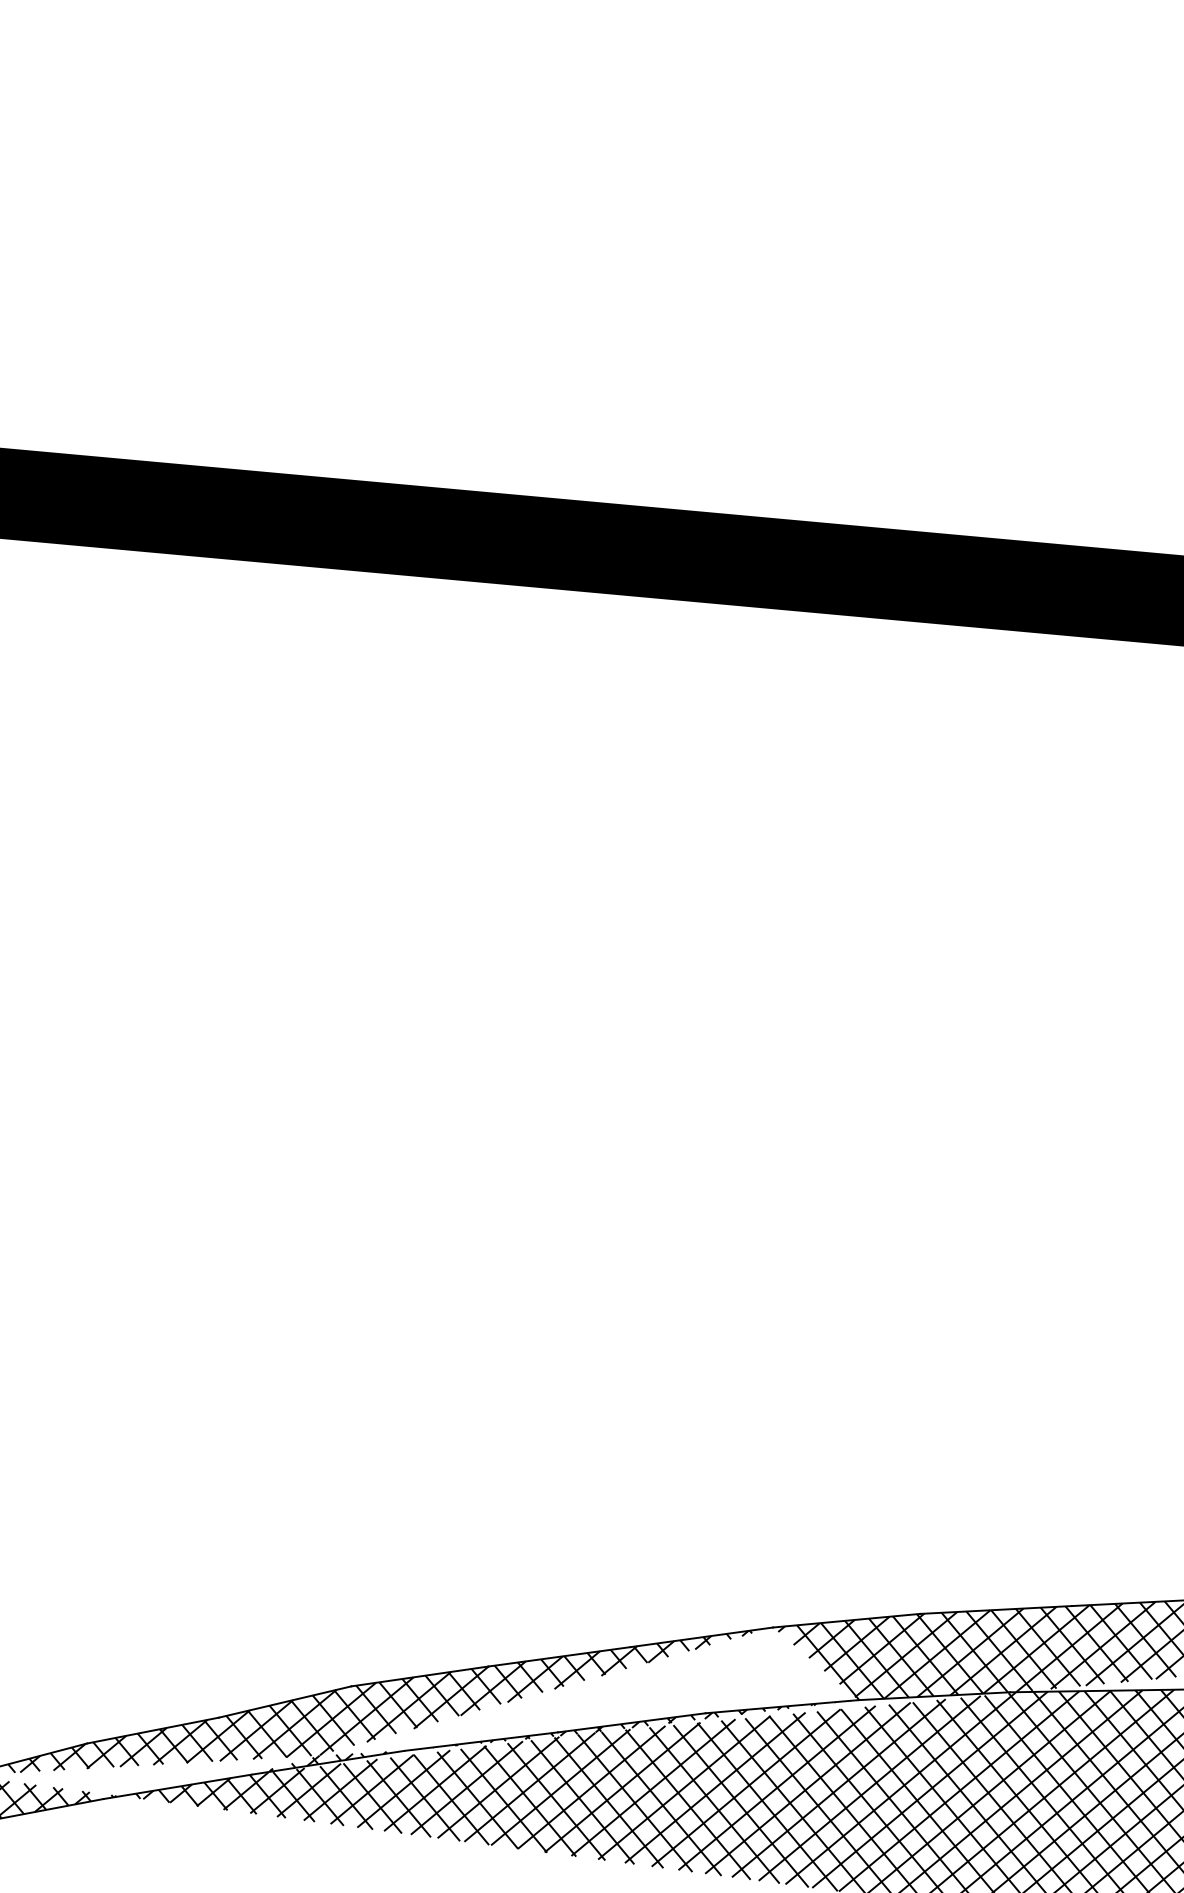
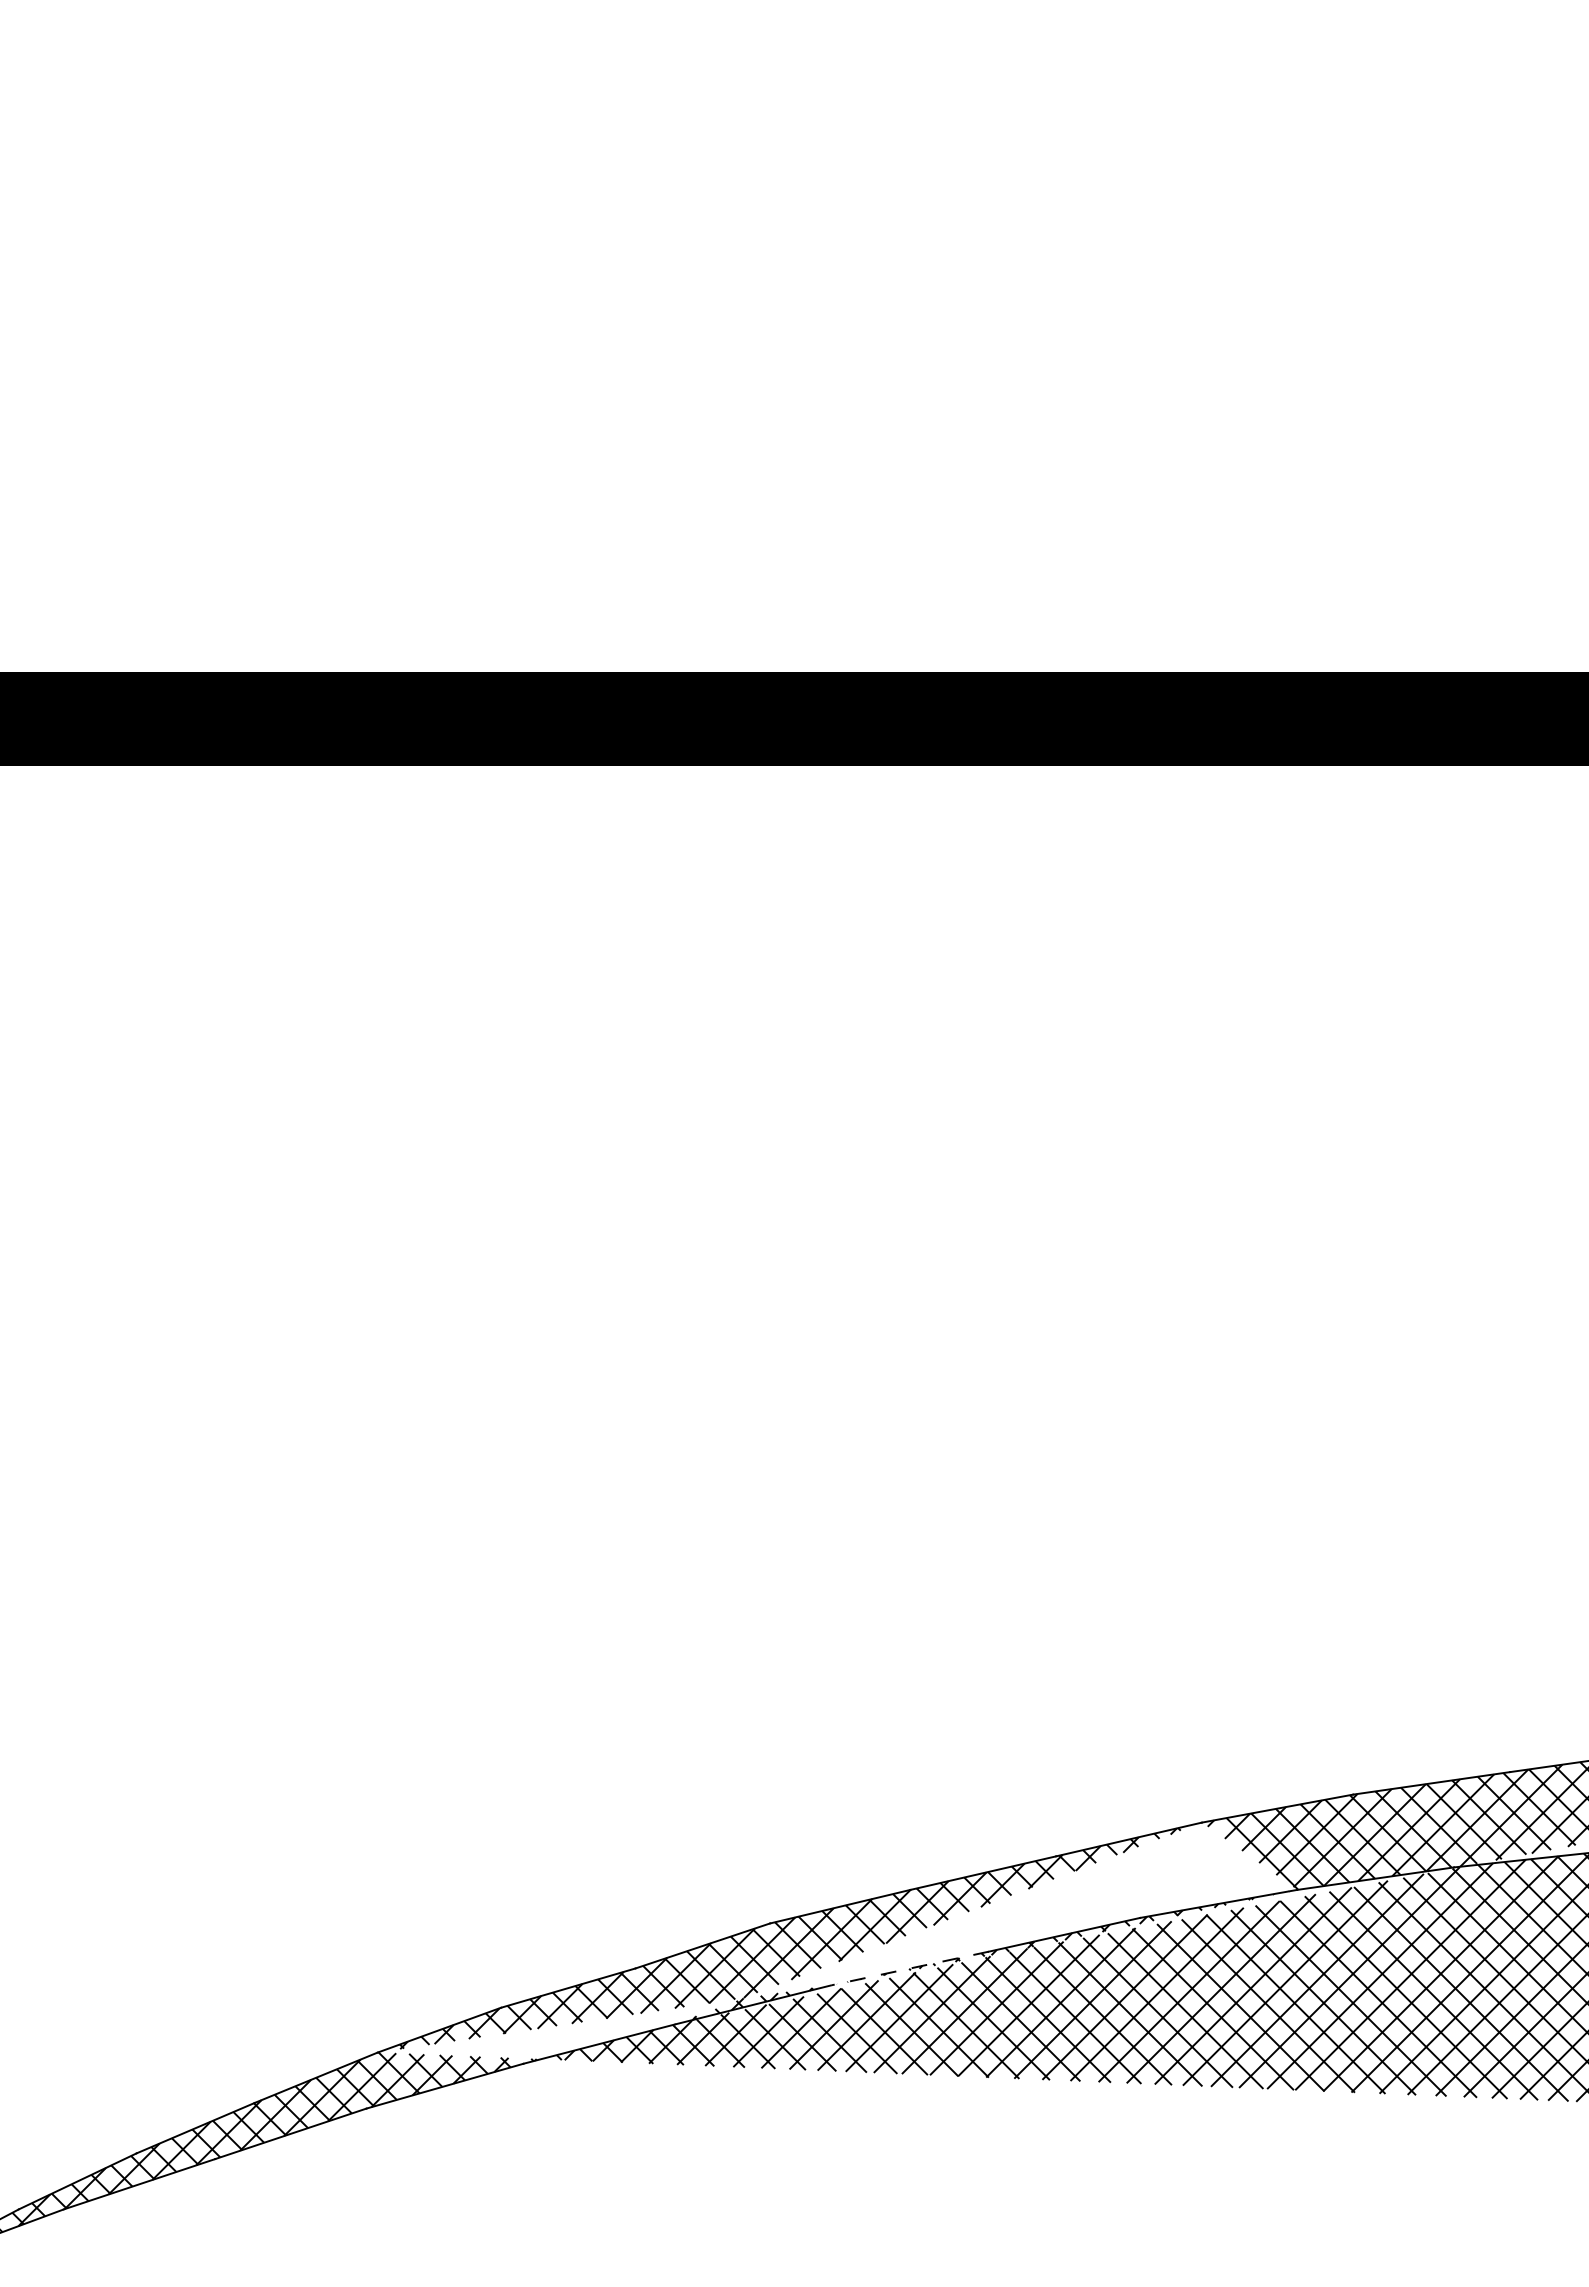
line: (480, 1741) -> (909, 1968), solid -> dashed

